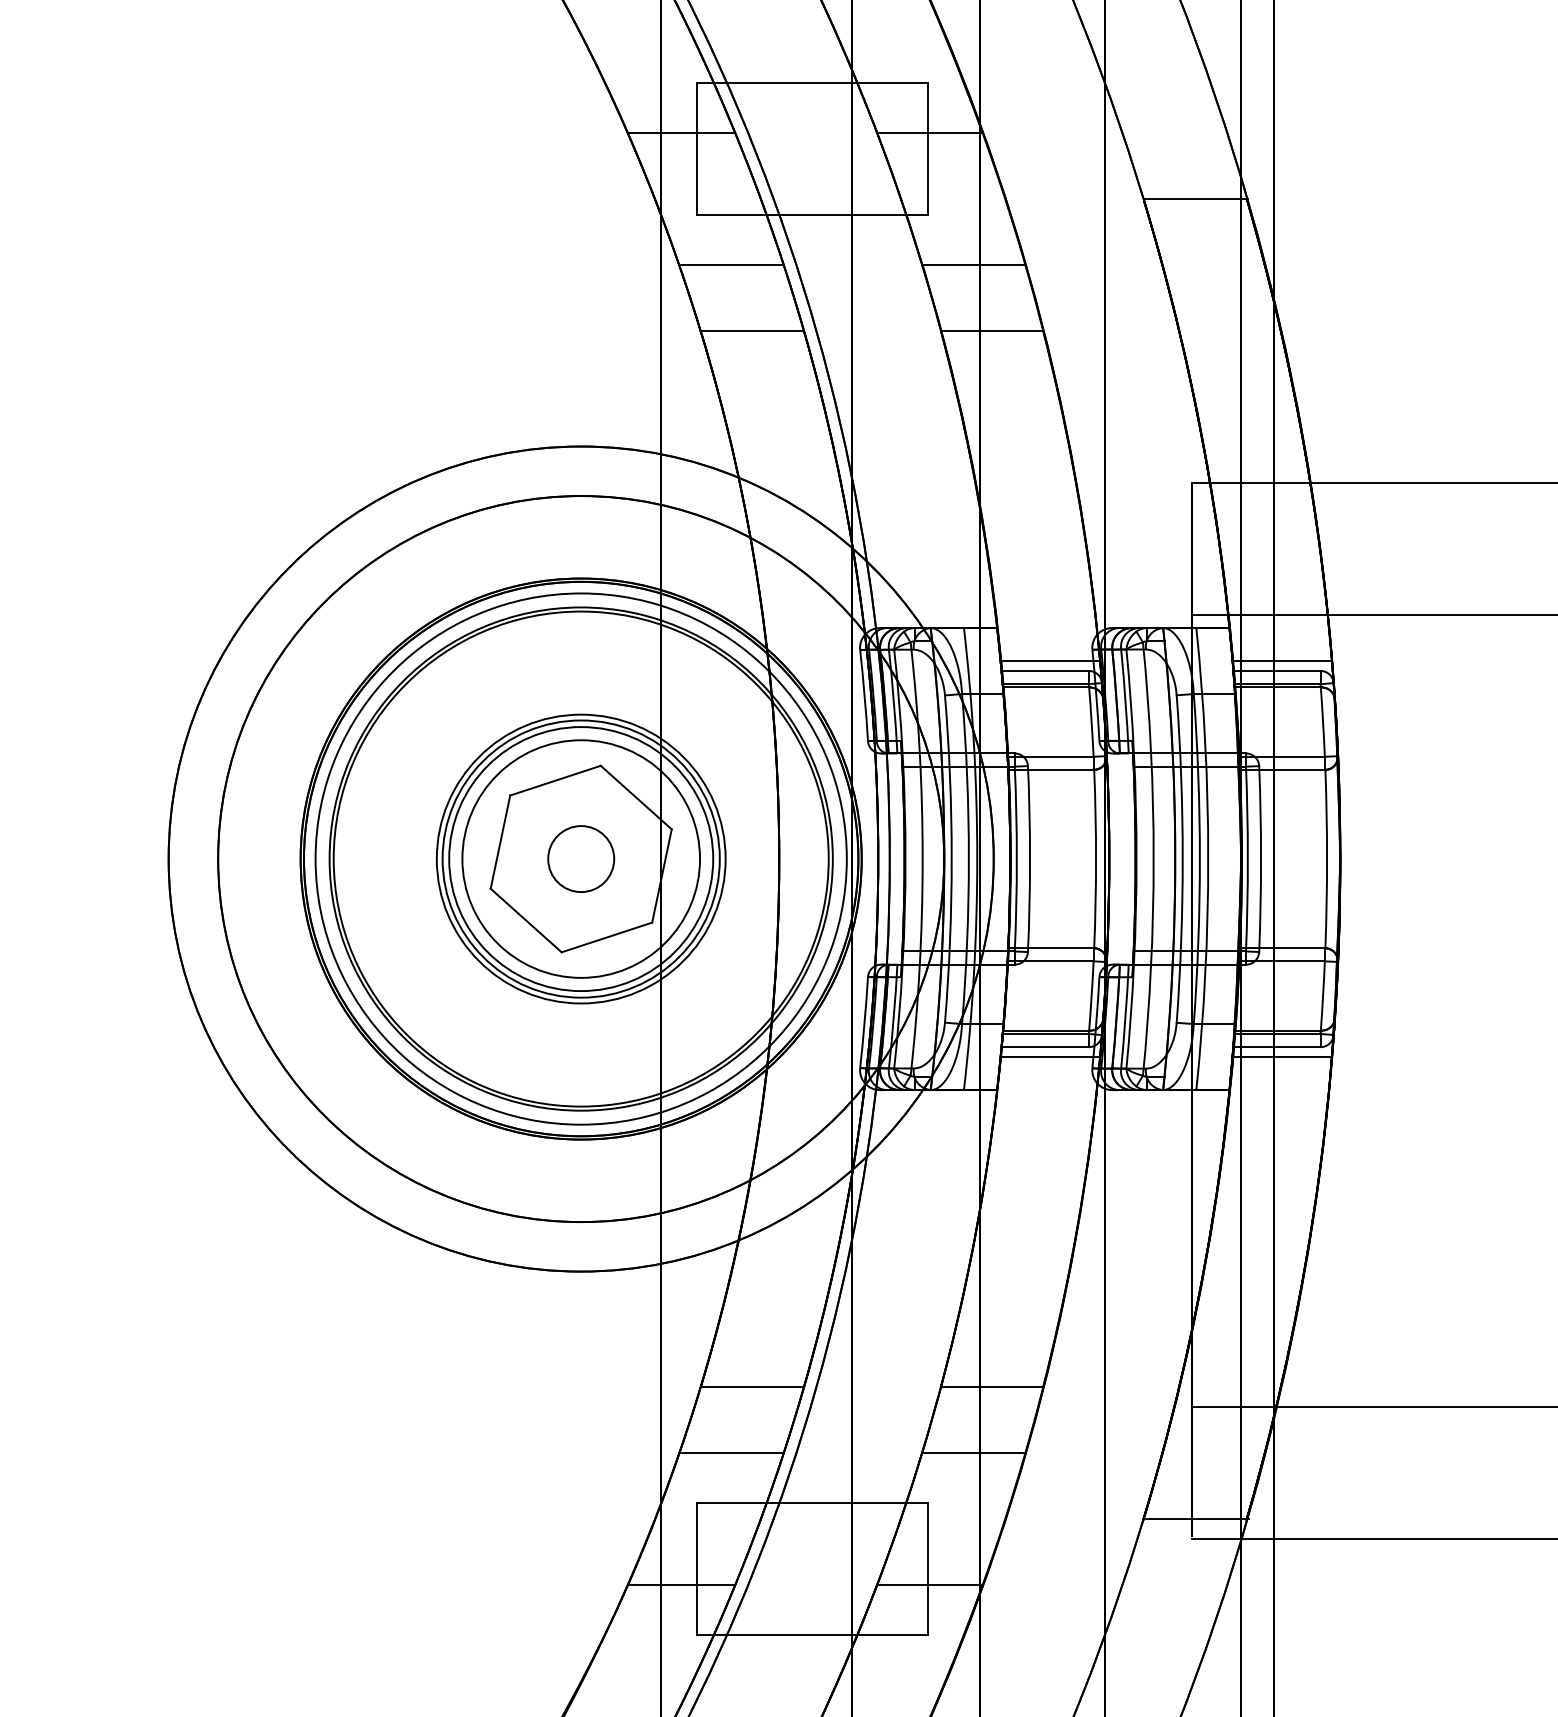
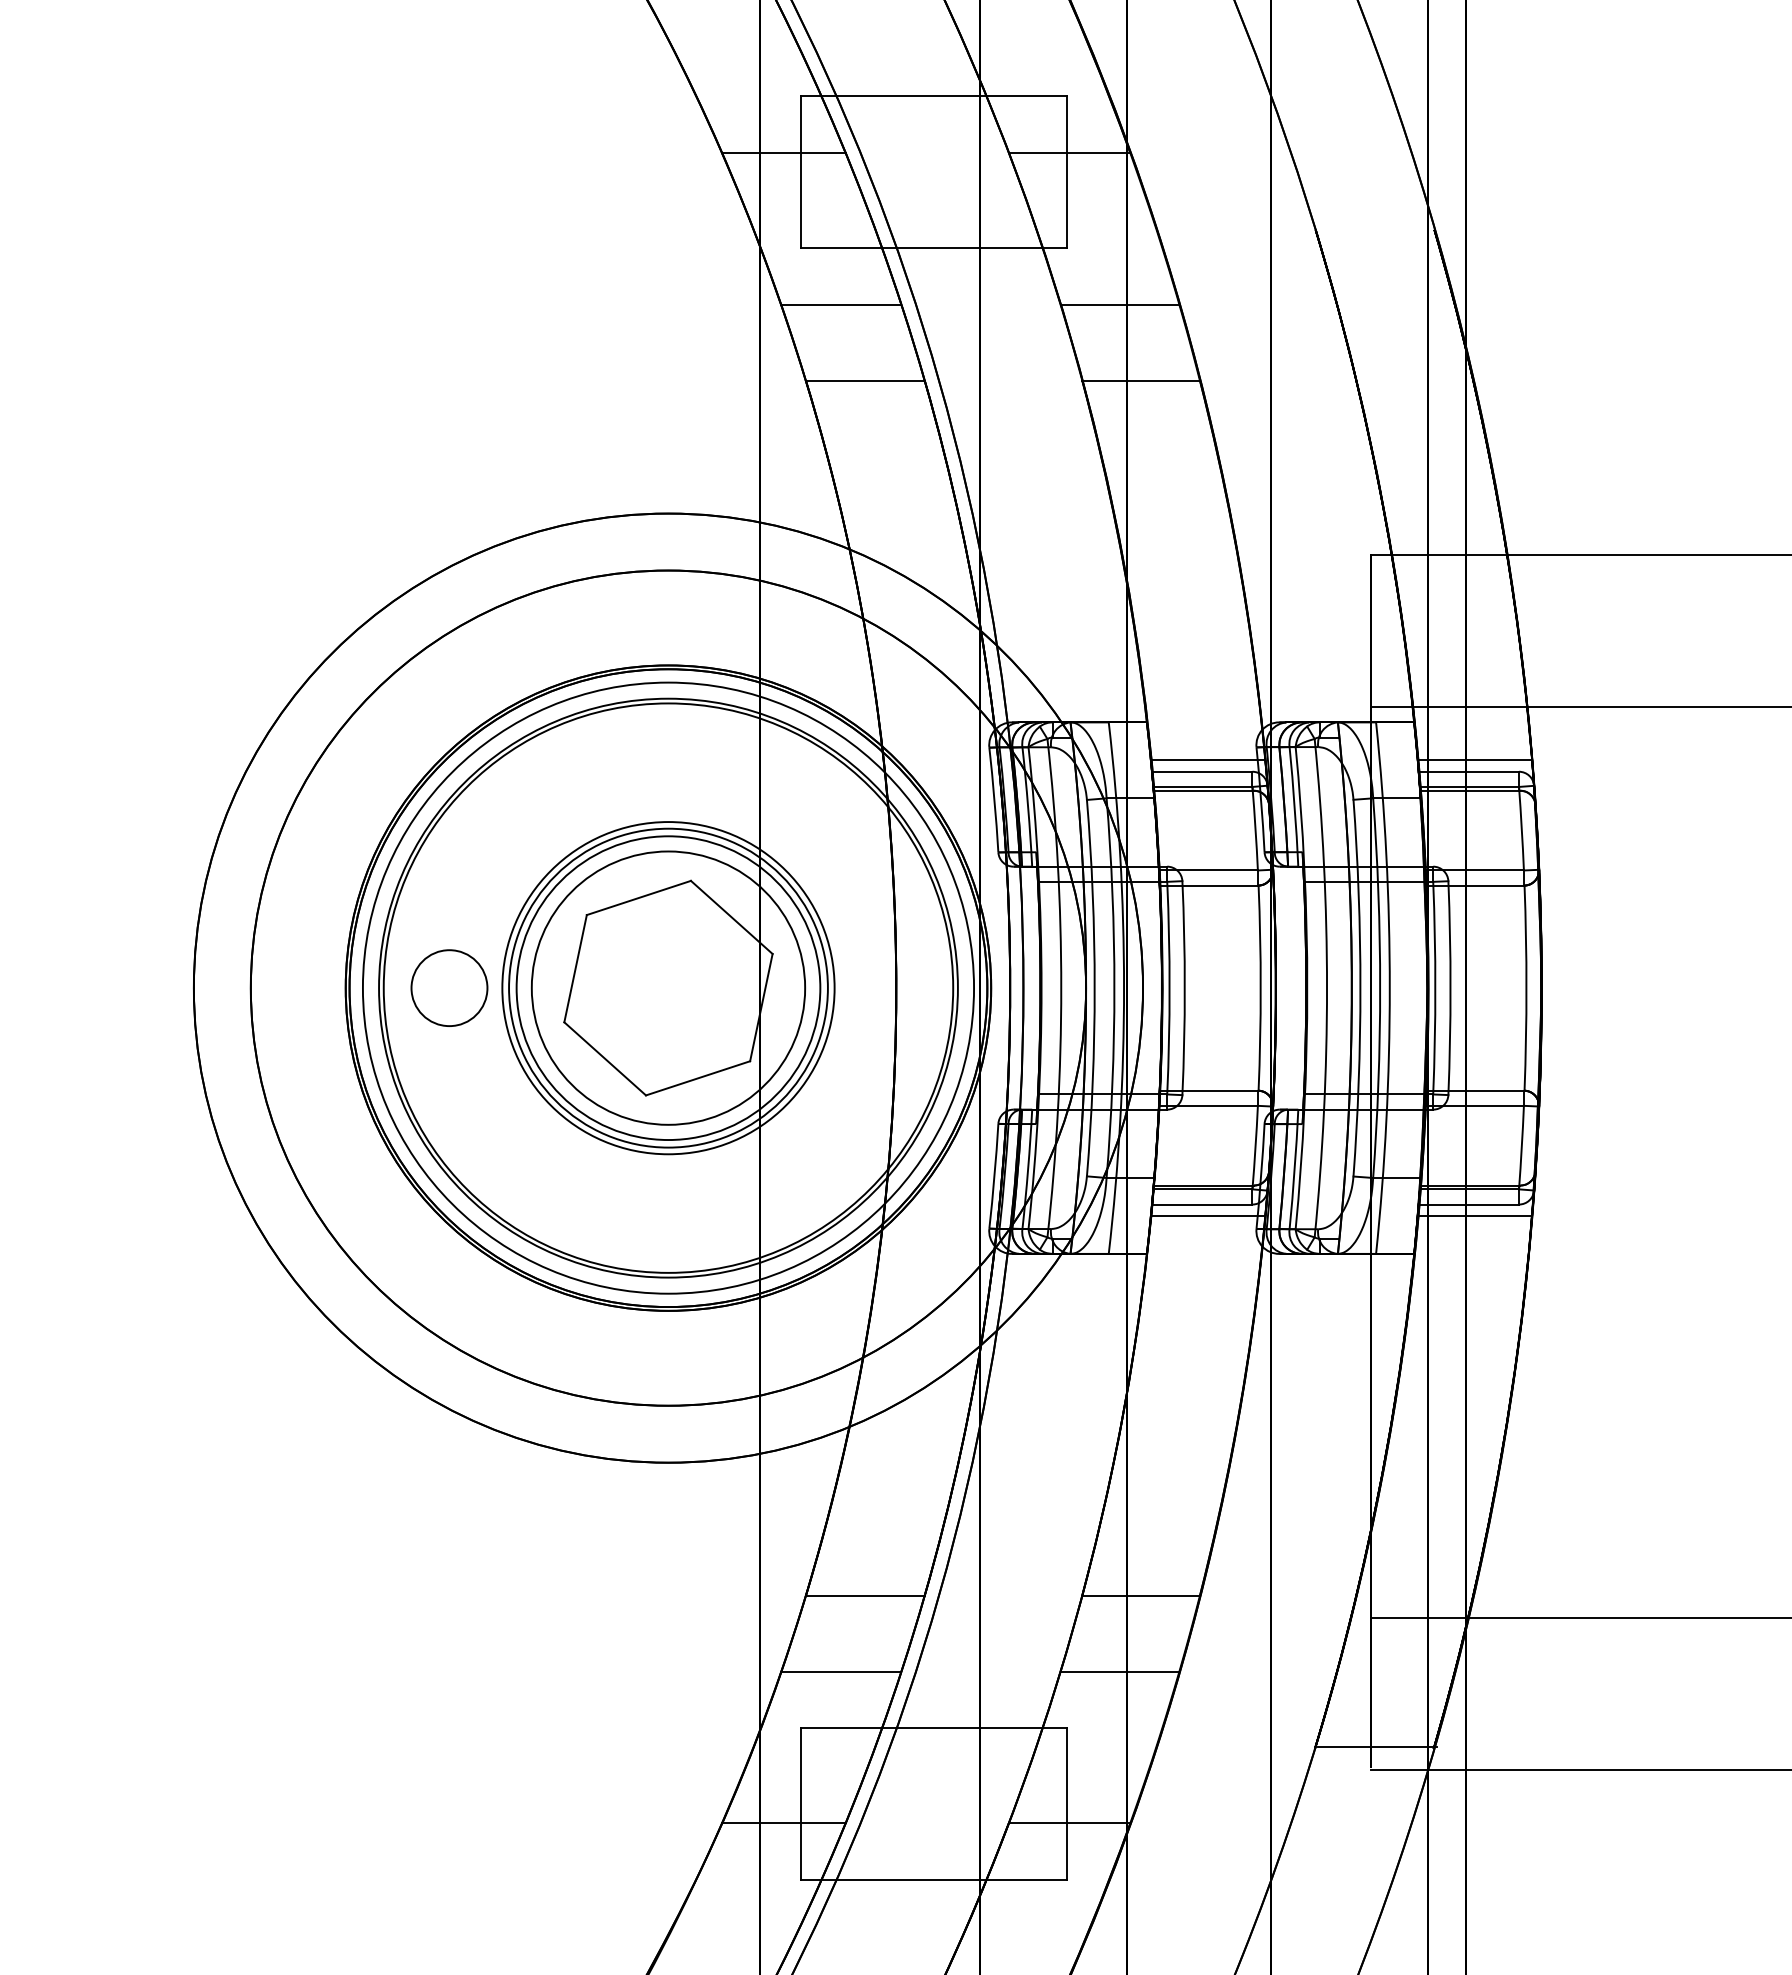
line: (1195, 198) -> (1375, 228), removed
circle: (581, 858) -> (449, 987), moved

